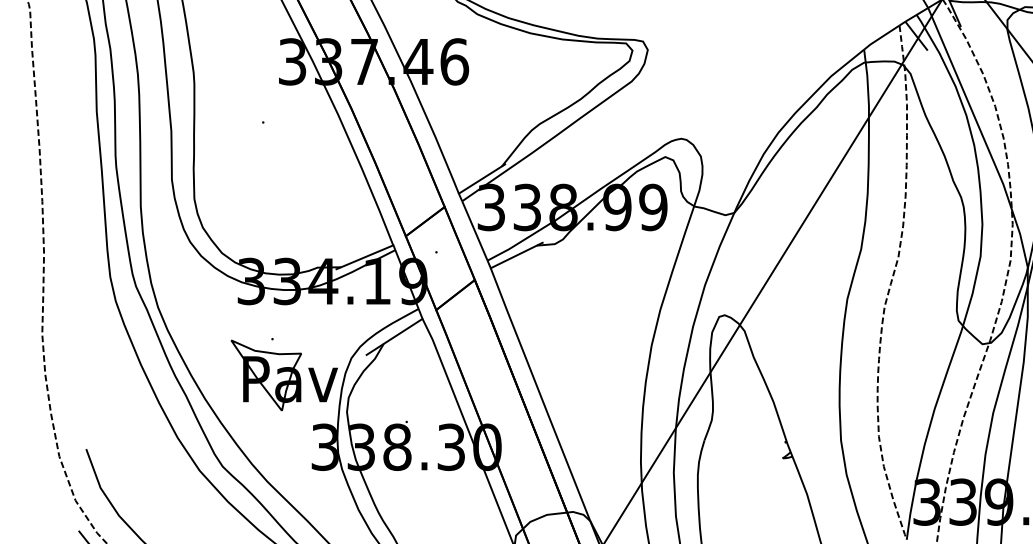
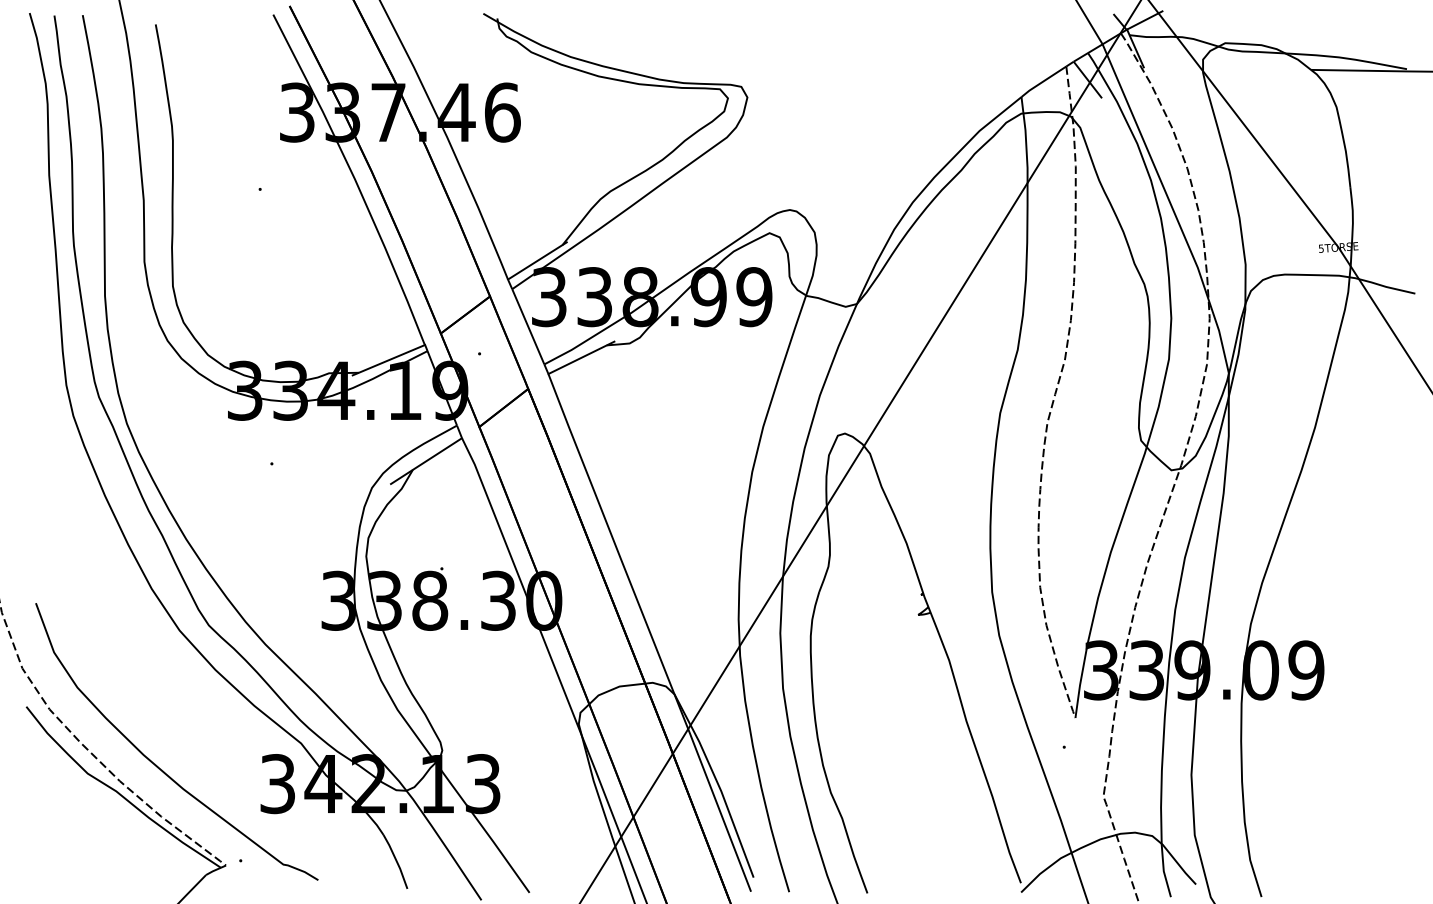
part: (284, 375) -> (286, 509), removed

